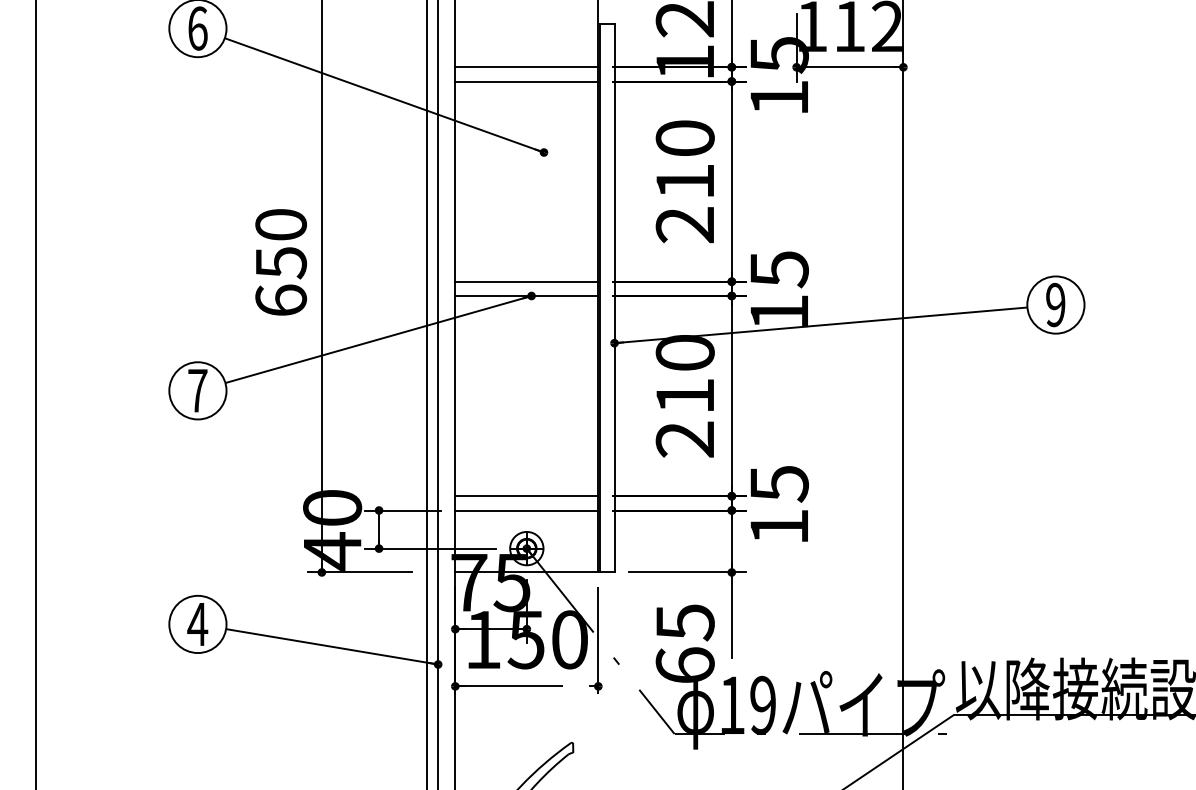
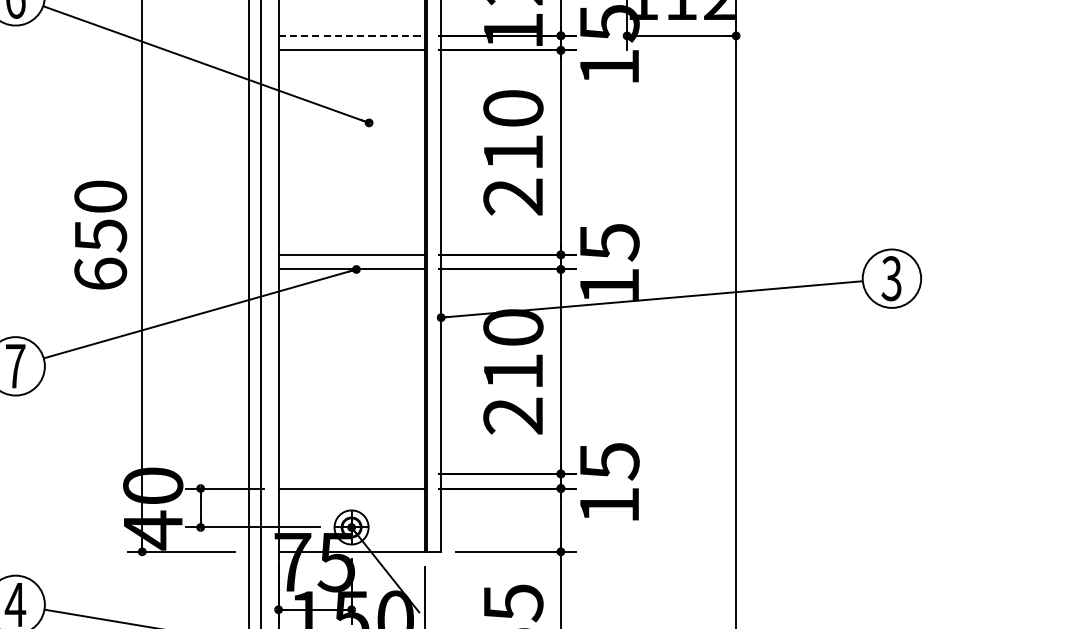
line: (527, 67) -> (352, 36), solid -> dashed
text: (1055, 305) -> (891, 279), 9 -> 3
line: (526, 496) -> (351, 474), removed

